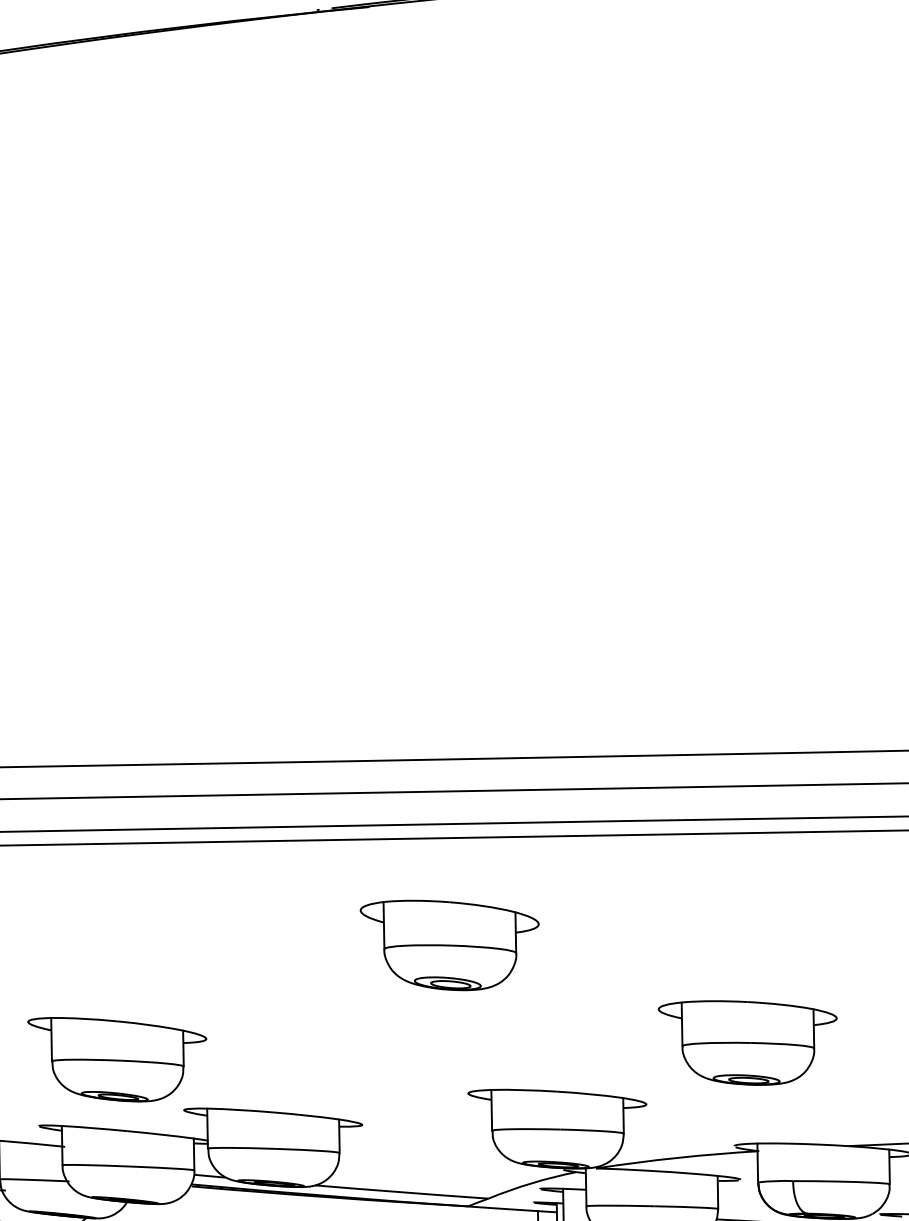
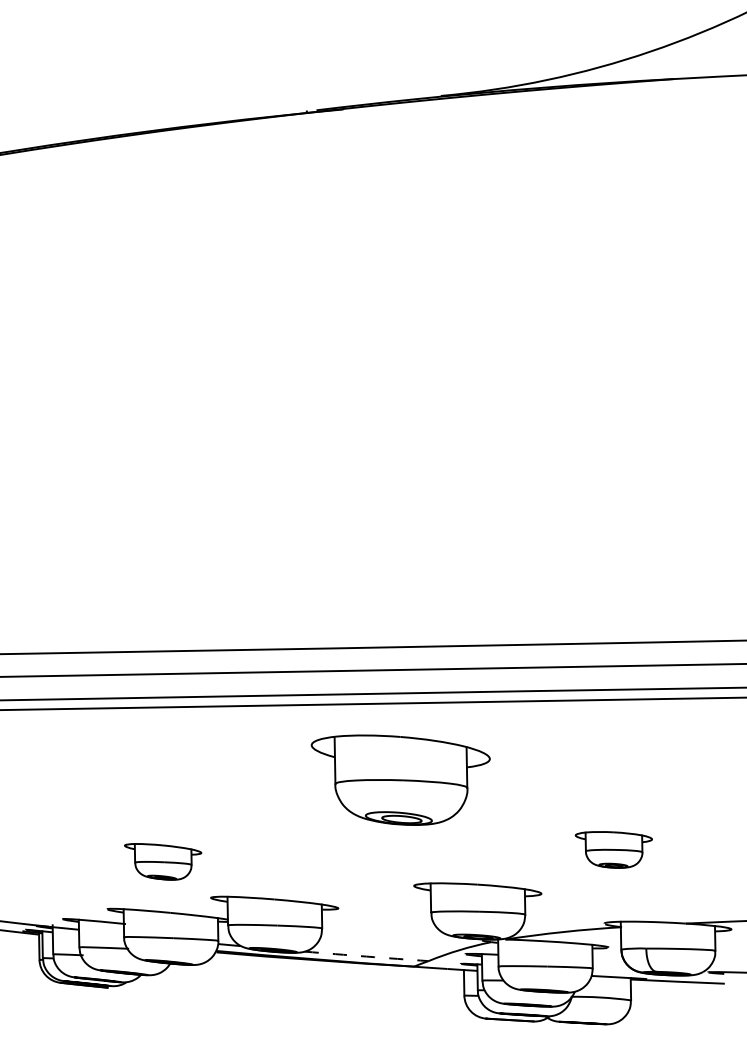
part: (449, 944) -> (400, 779), size x1.4
part: (747, 1042) -> (613, 849), size x0.6
part: (116, 1059) -> (162, 861), size x0.6
arc: (401, 1192) -> (366, 956), solid -> dashed

